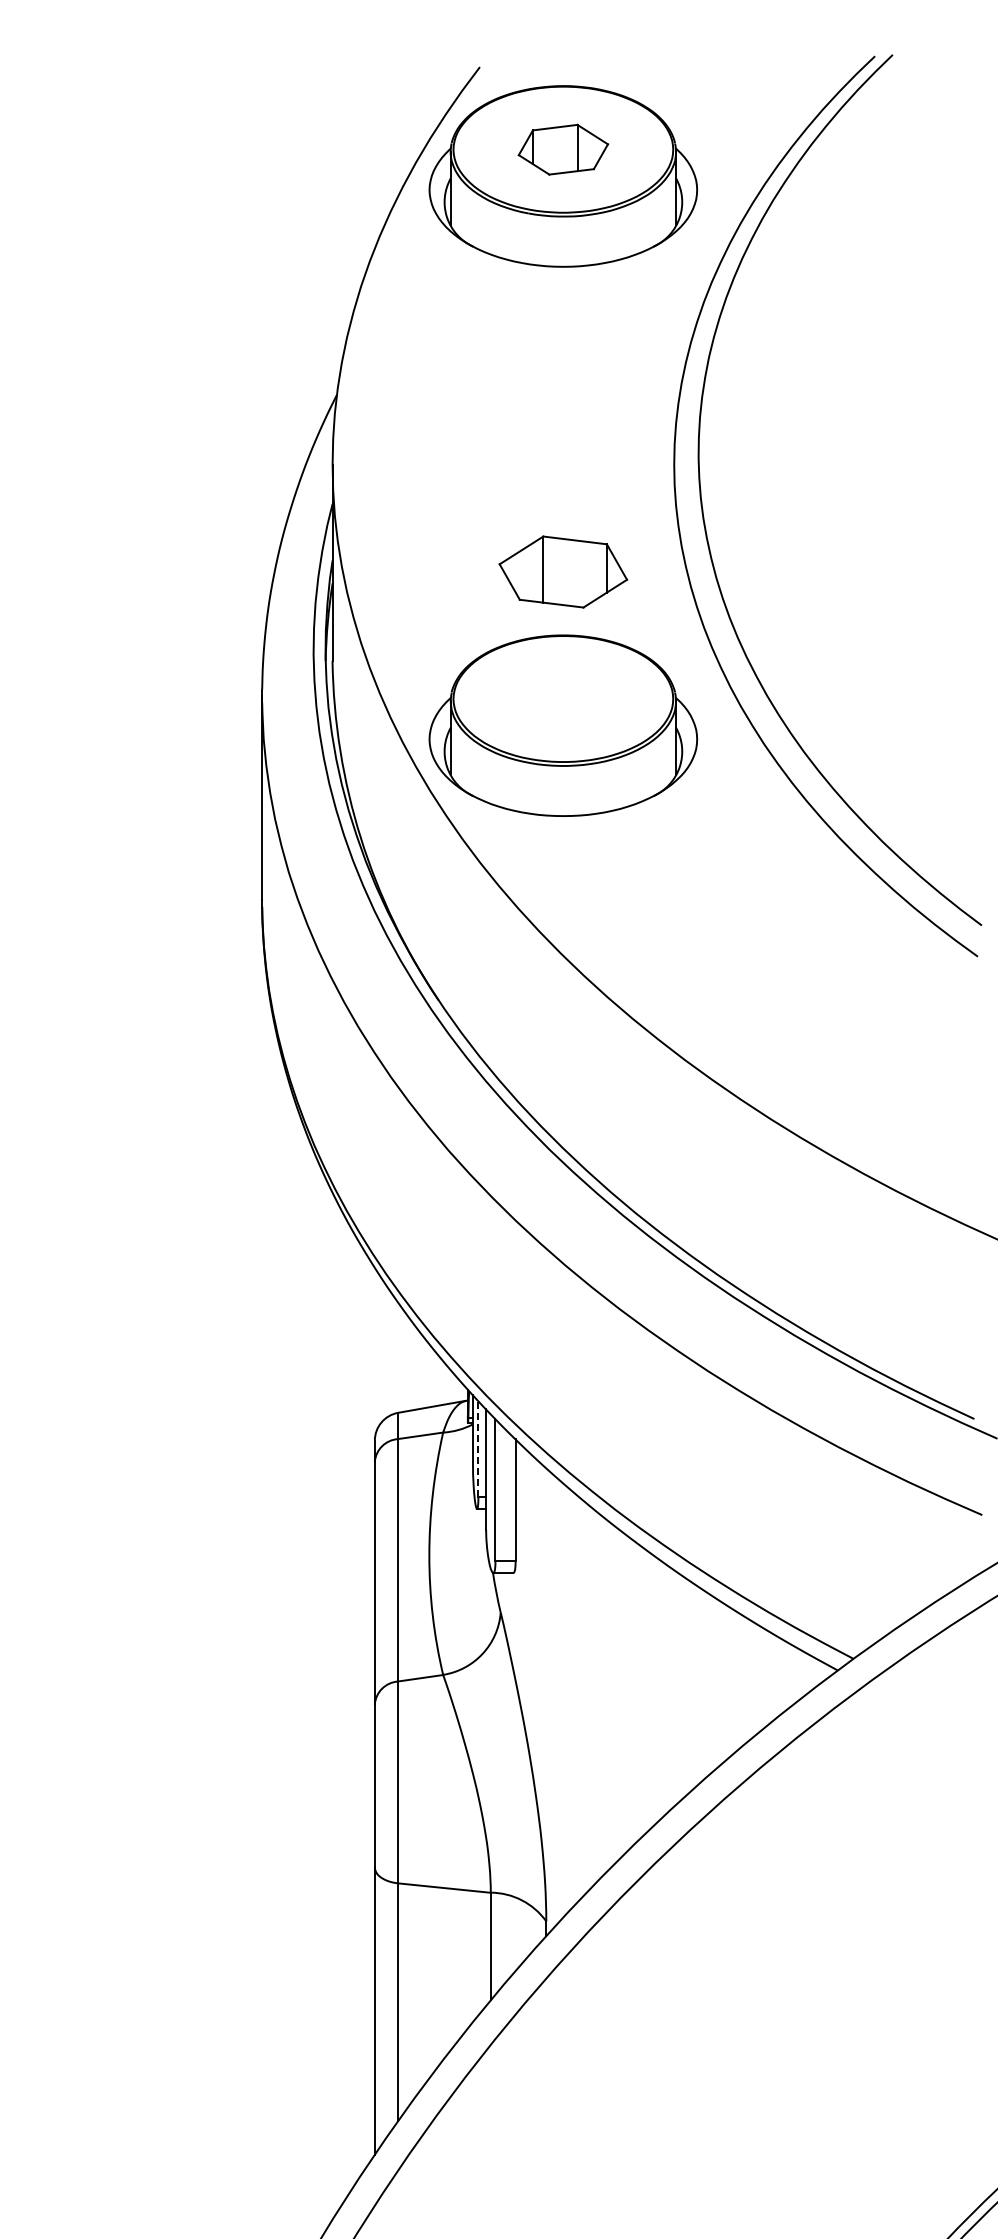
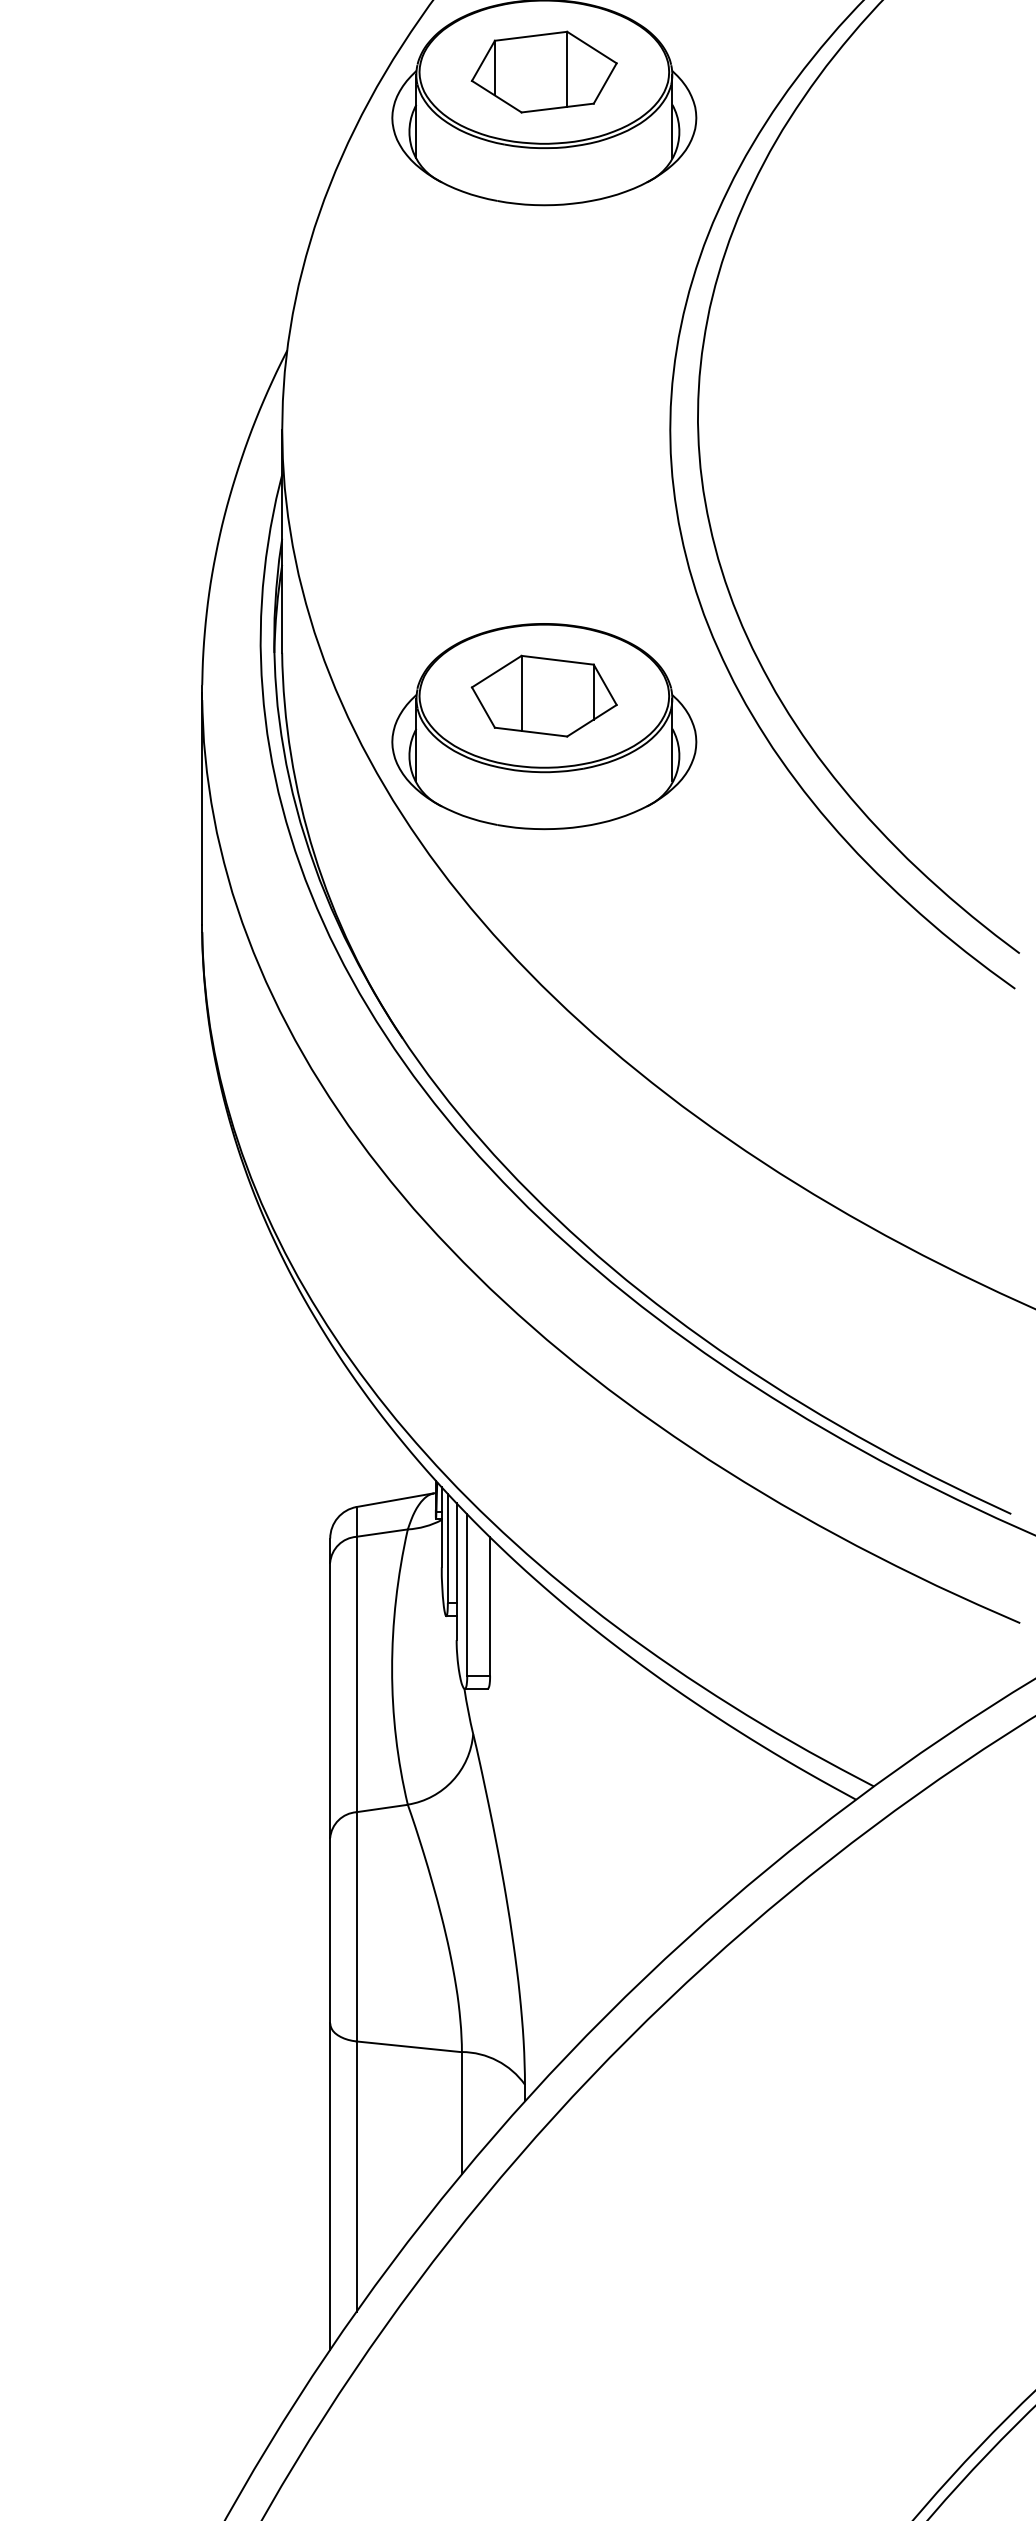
part: (563, 149) -> (544, 71), size x1.43
part: (563, 571) -> (544, 695), moved
line: (478, 1448) -> (447, 1547), dashed -> solid

